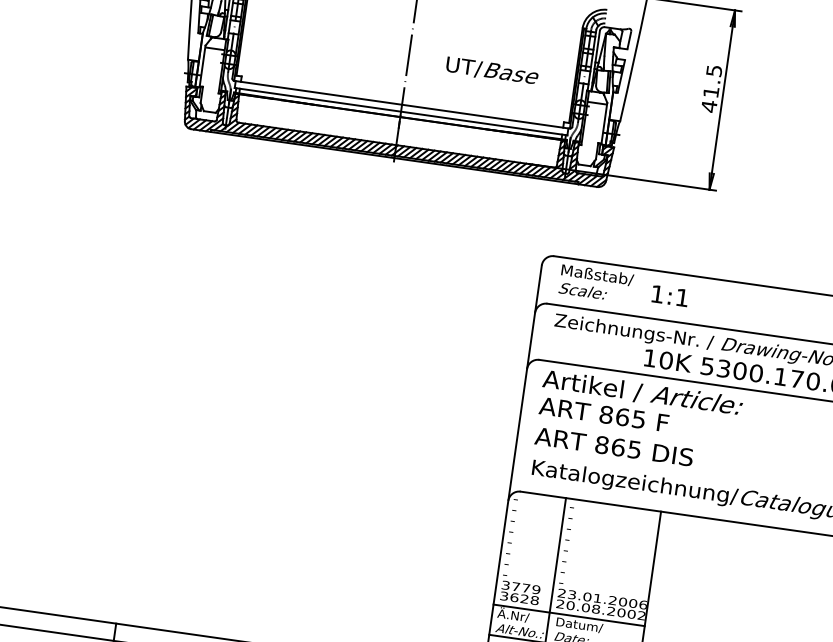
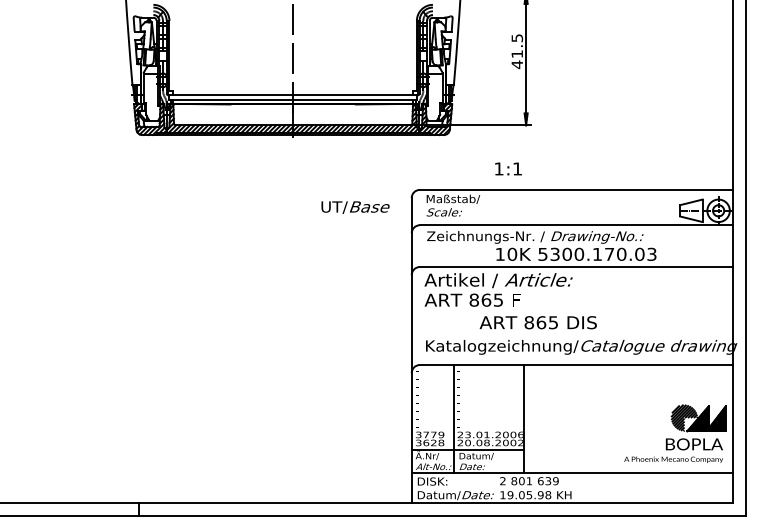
text: (492, 71) -> (355, 207), moved
text: (670, 295) -> (508, 168), moved
text: (613, 446) -> (537, 322), moved

